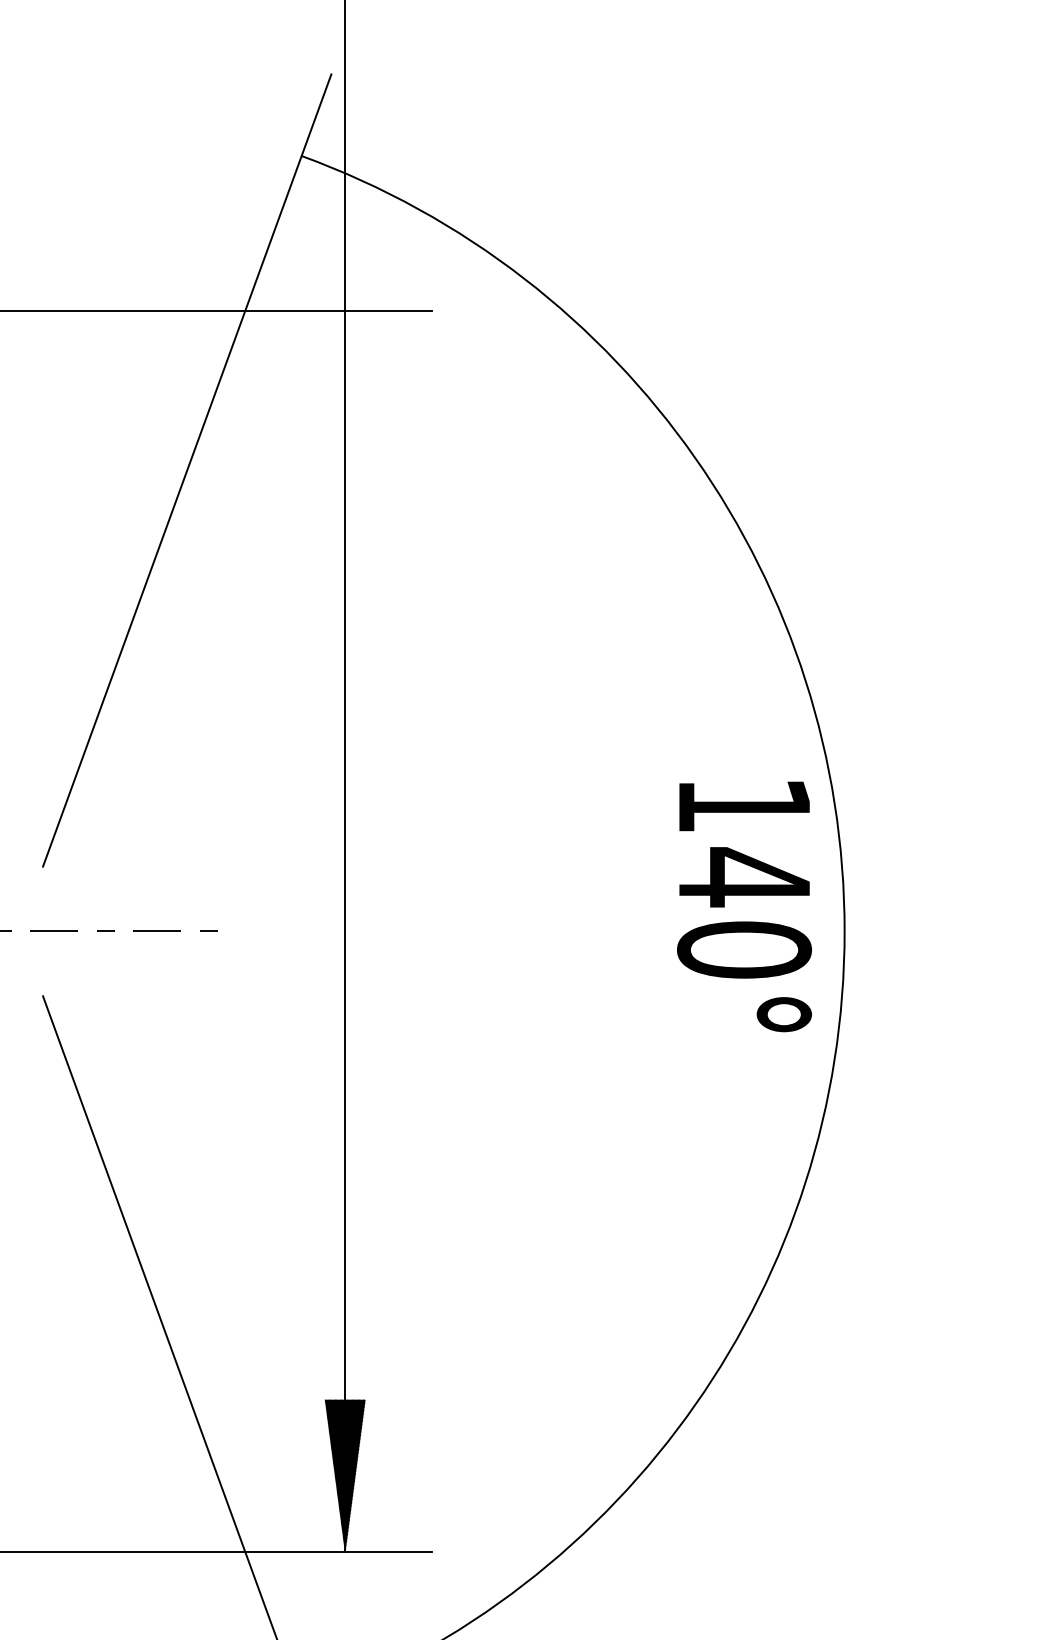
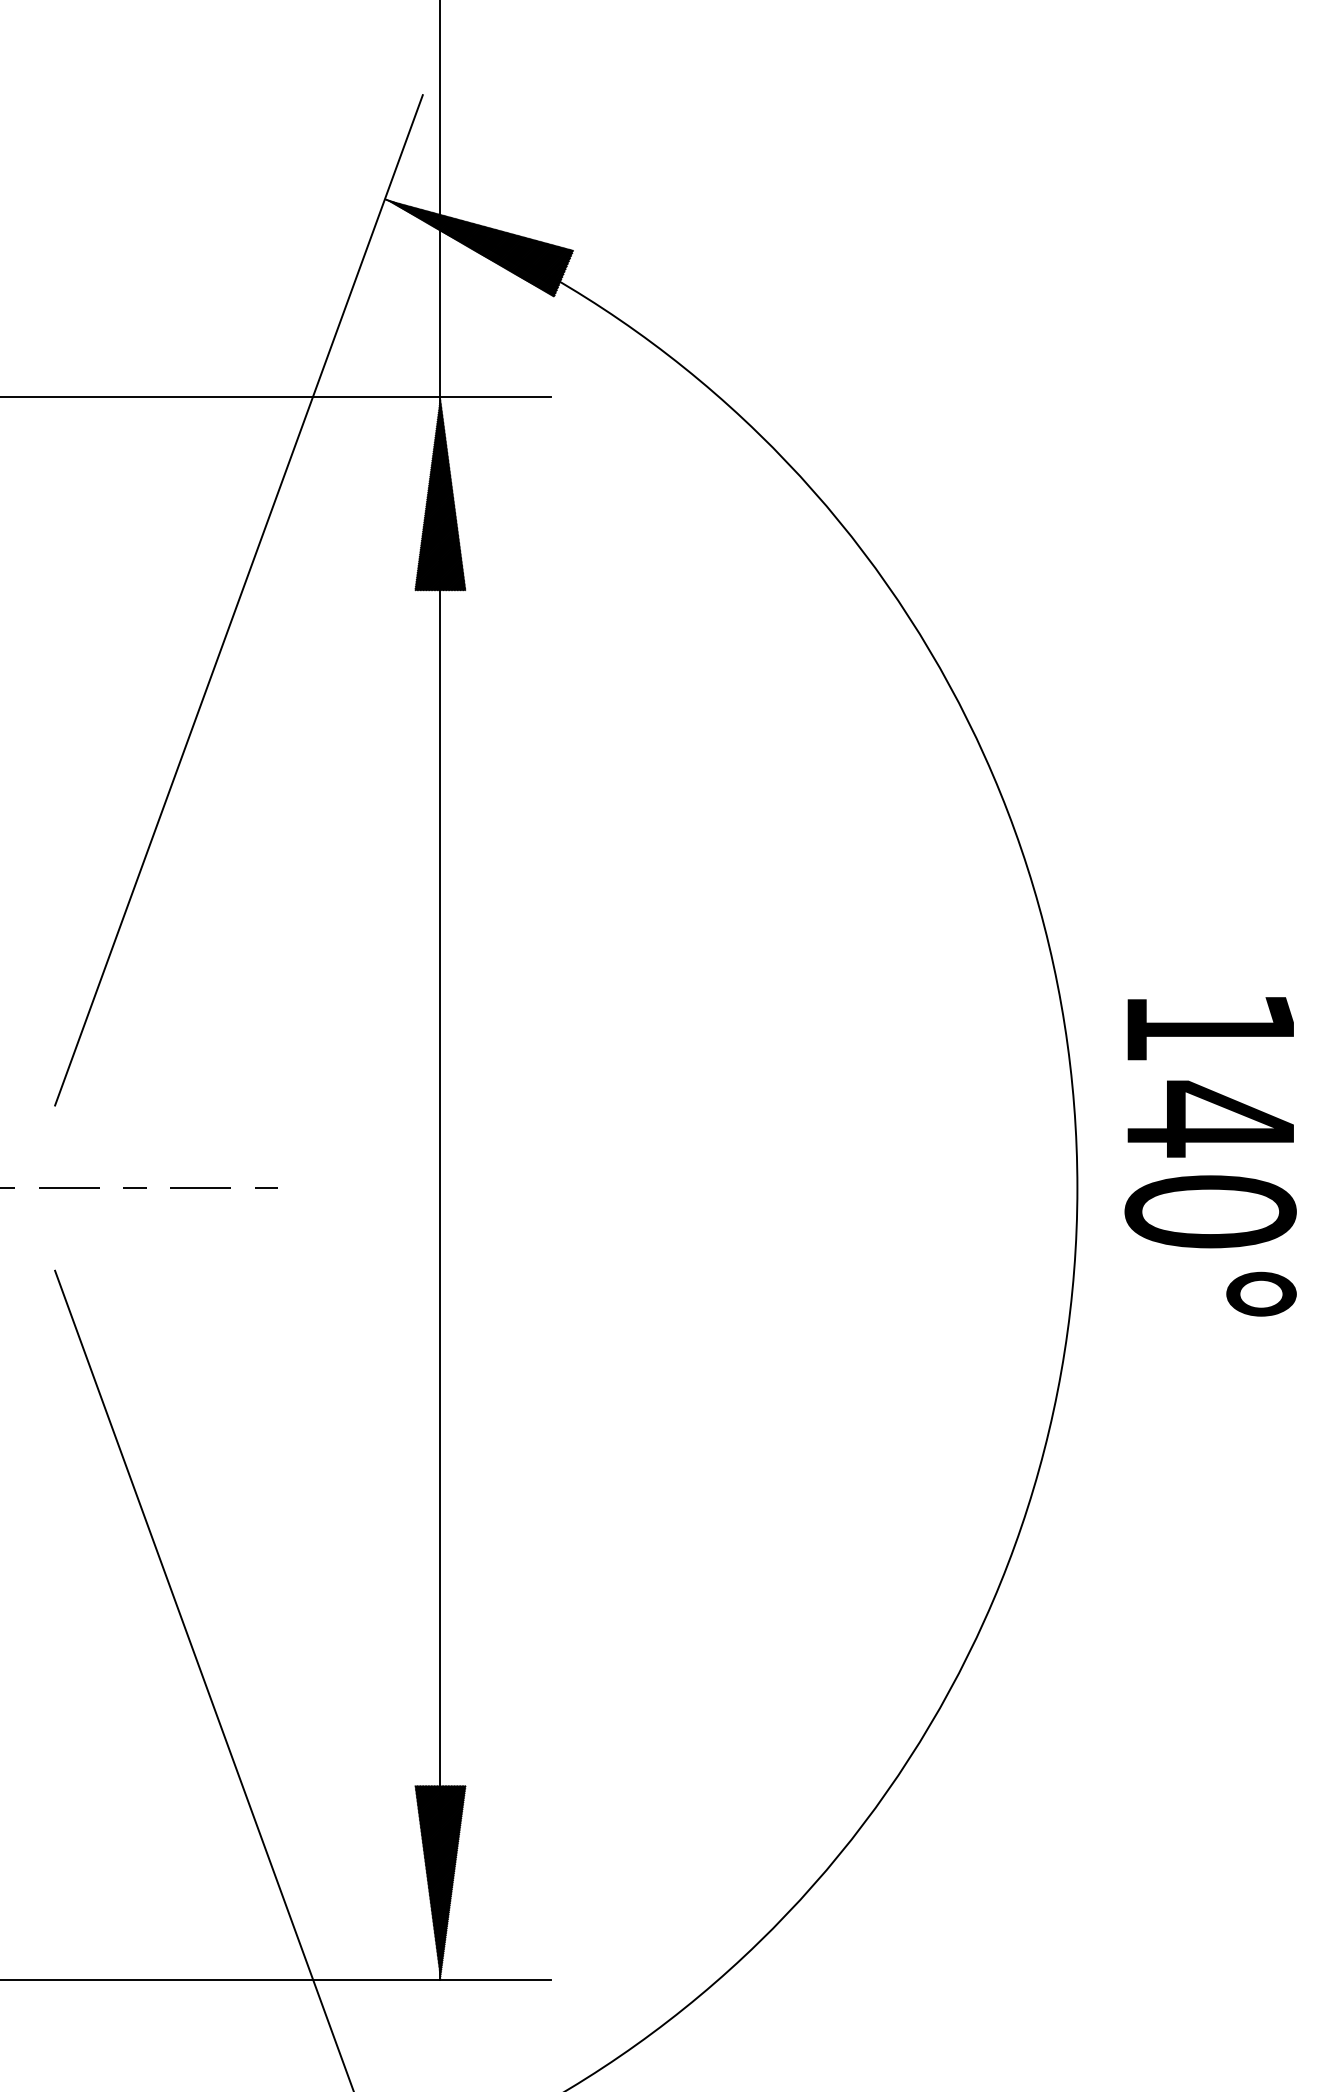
hatch: (375, 193) -> (479, 247), added
hatch: (345, 386) -> (440, 493), added
text: (744, 906) -> (1210, 1156), moved

